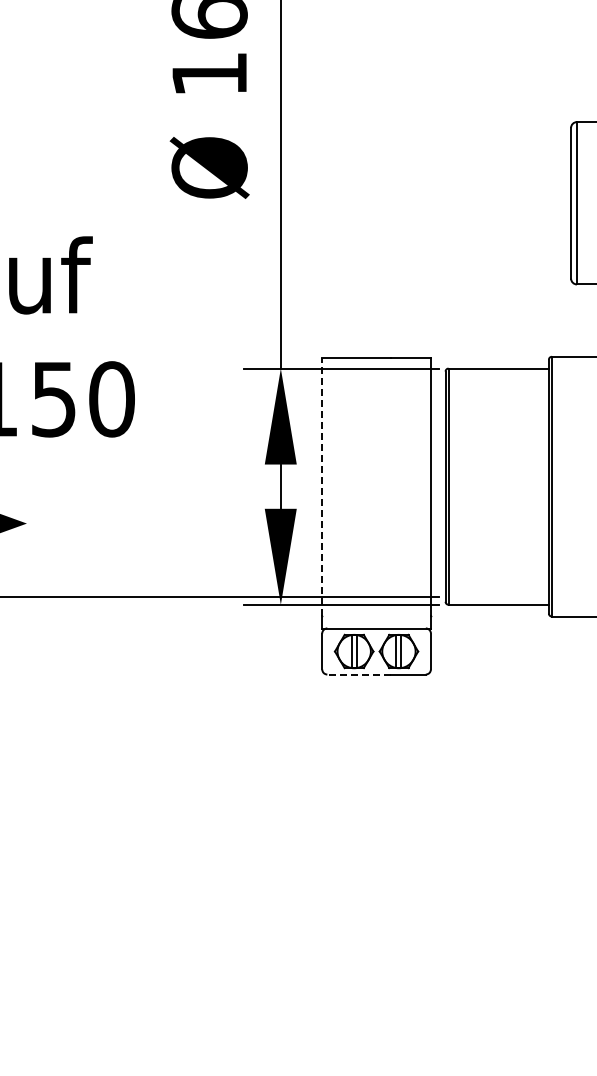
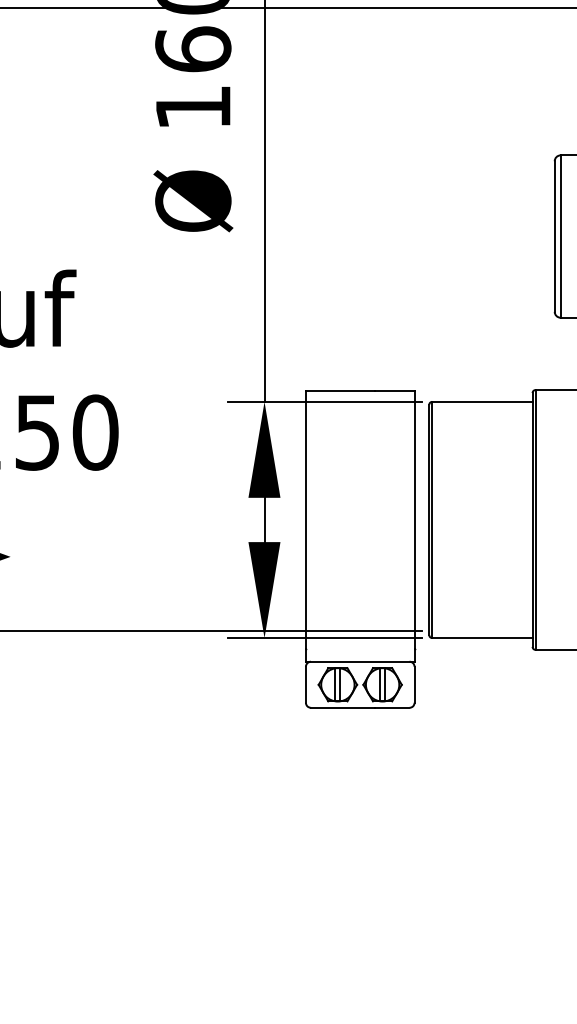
line: (322, 486) -> (306, 519), dashed -> solid
line: (358, 674) -> (342, 707), dashed -> solid

